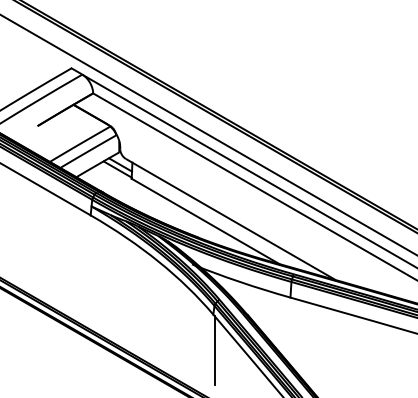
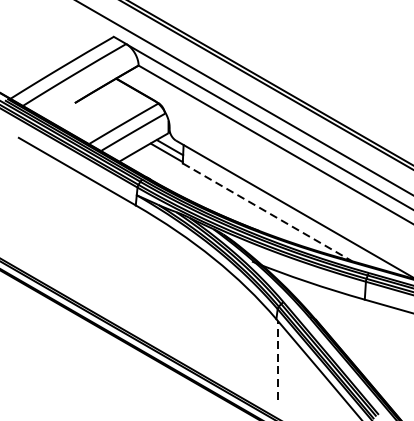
line: (205, 221) -> (267, 212), solid -> dashed
line: (214, 350) -> (277, 360), solid -> dashed

